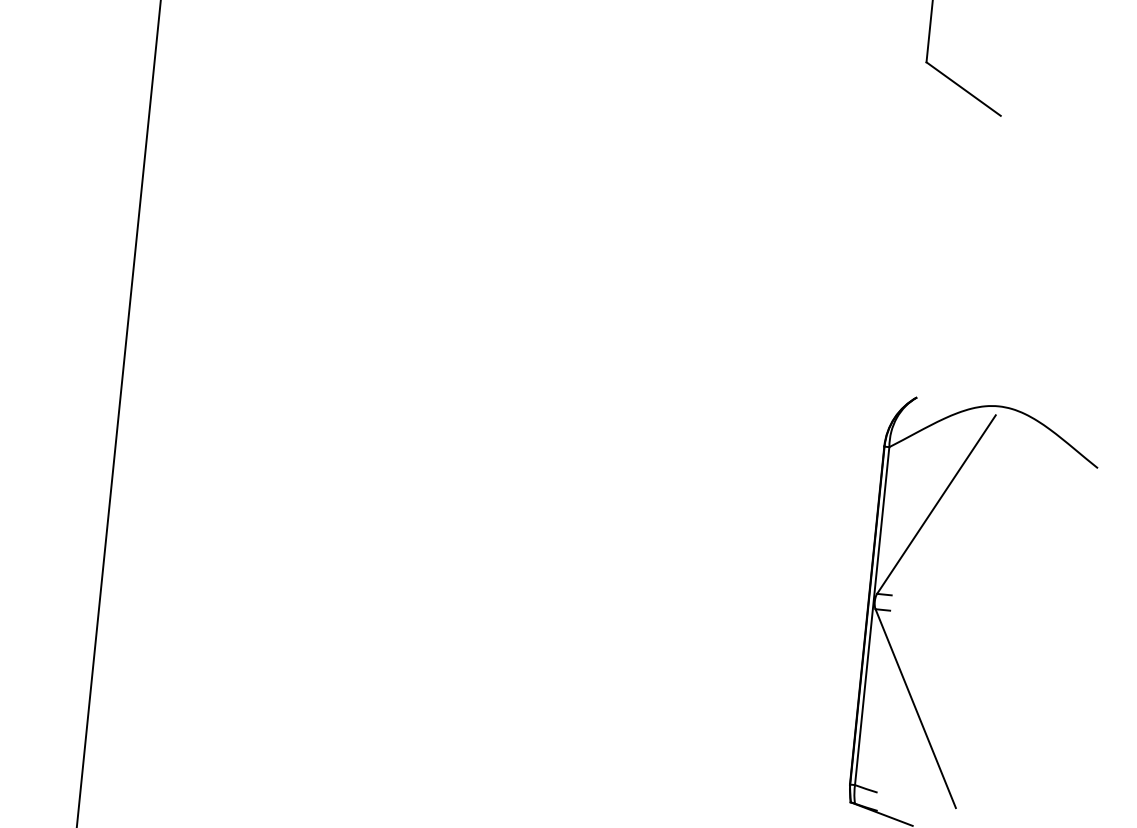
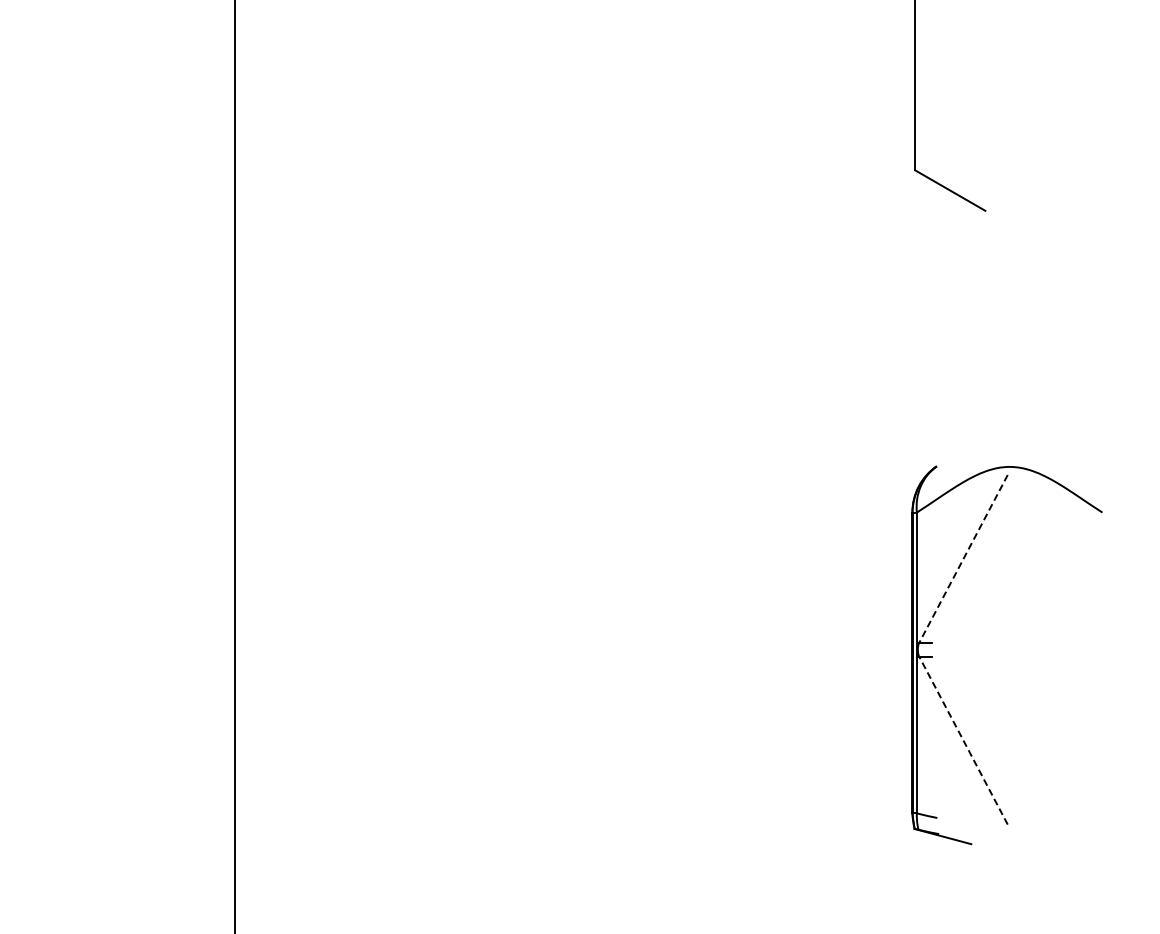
line: (936, 504) -> (963, 558), solid -> dashed
line: (915, 708) -> (963, 740), solid -> dashed

